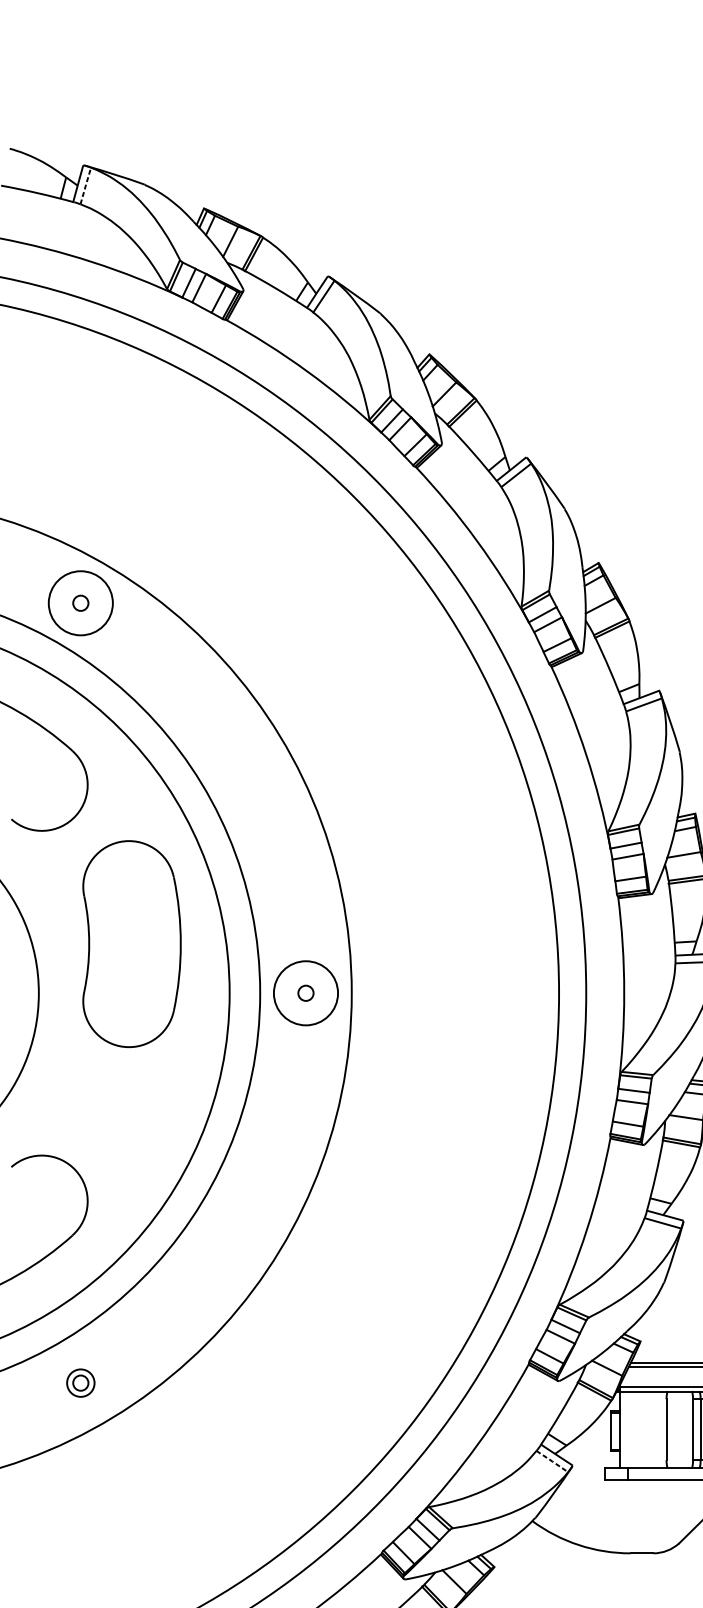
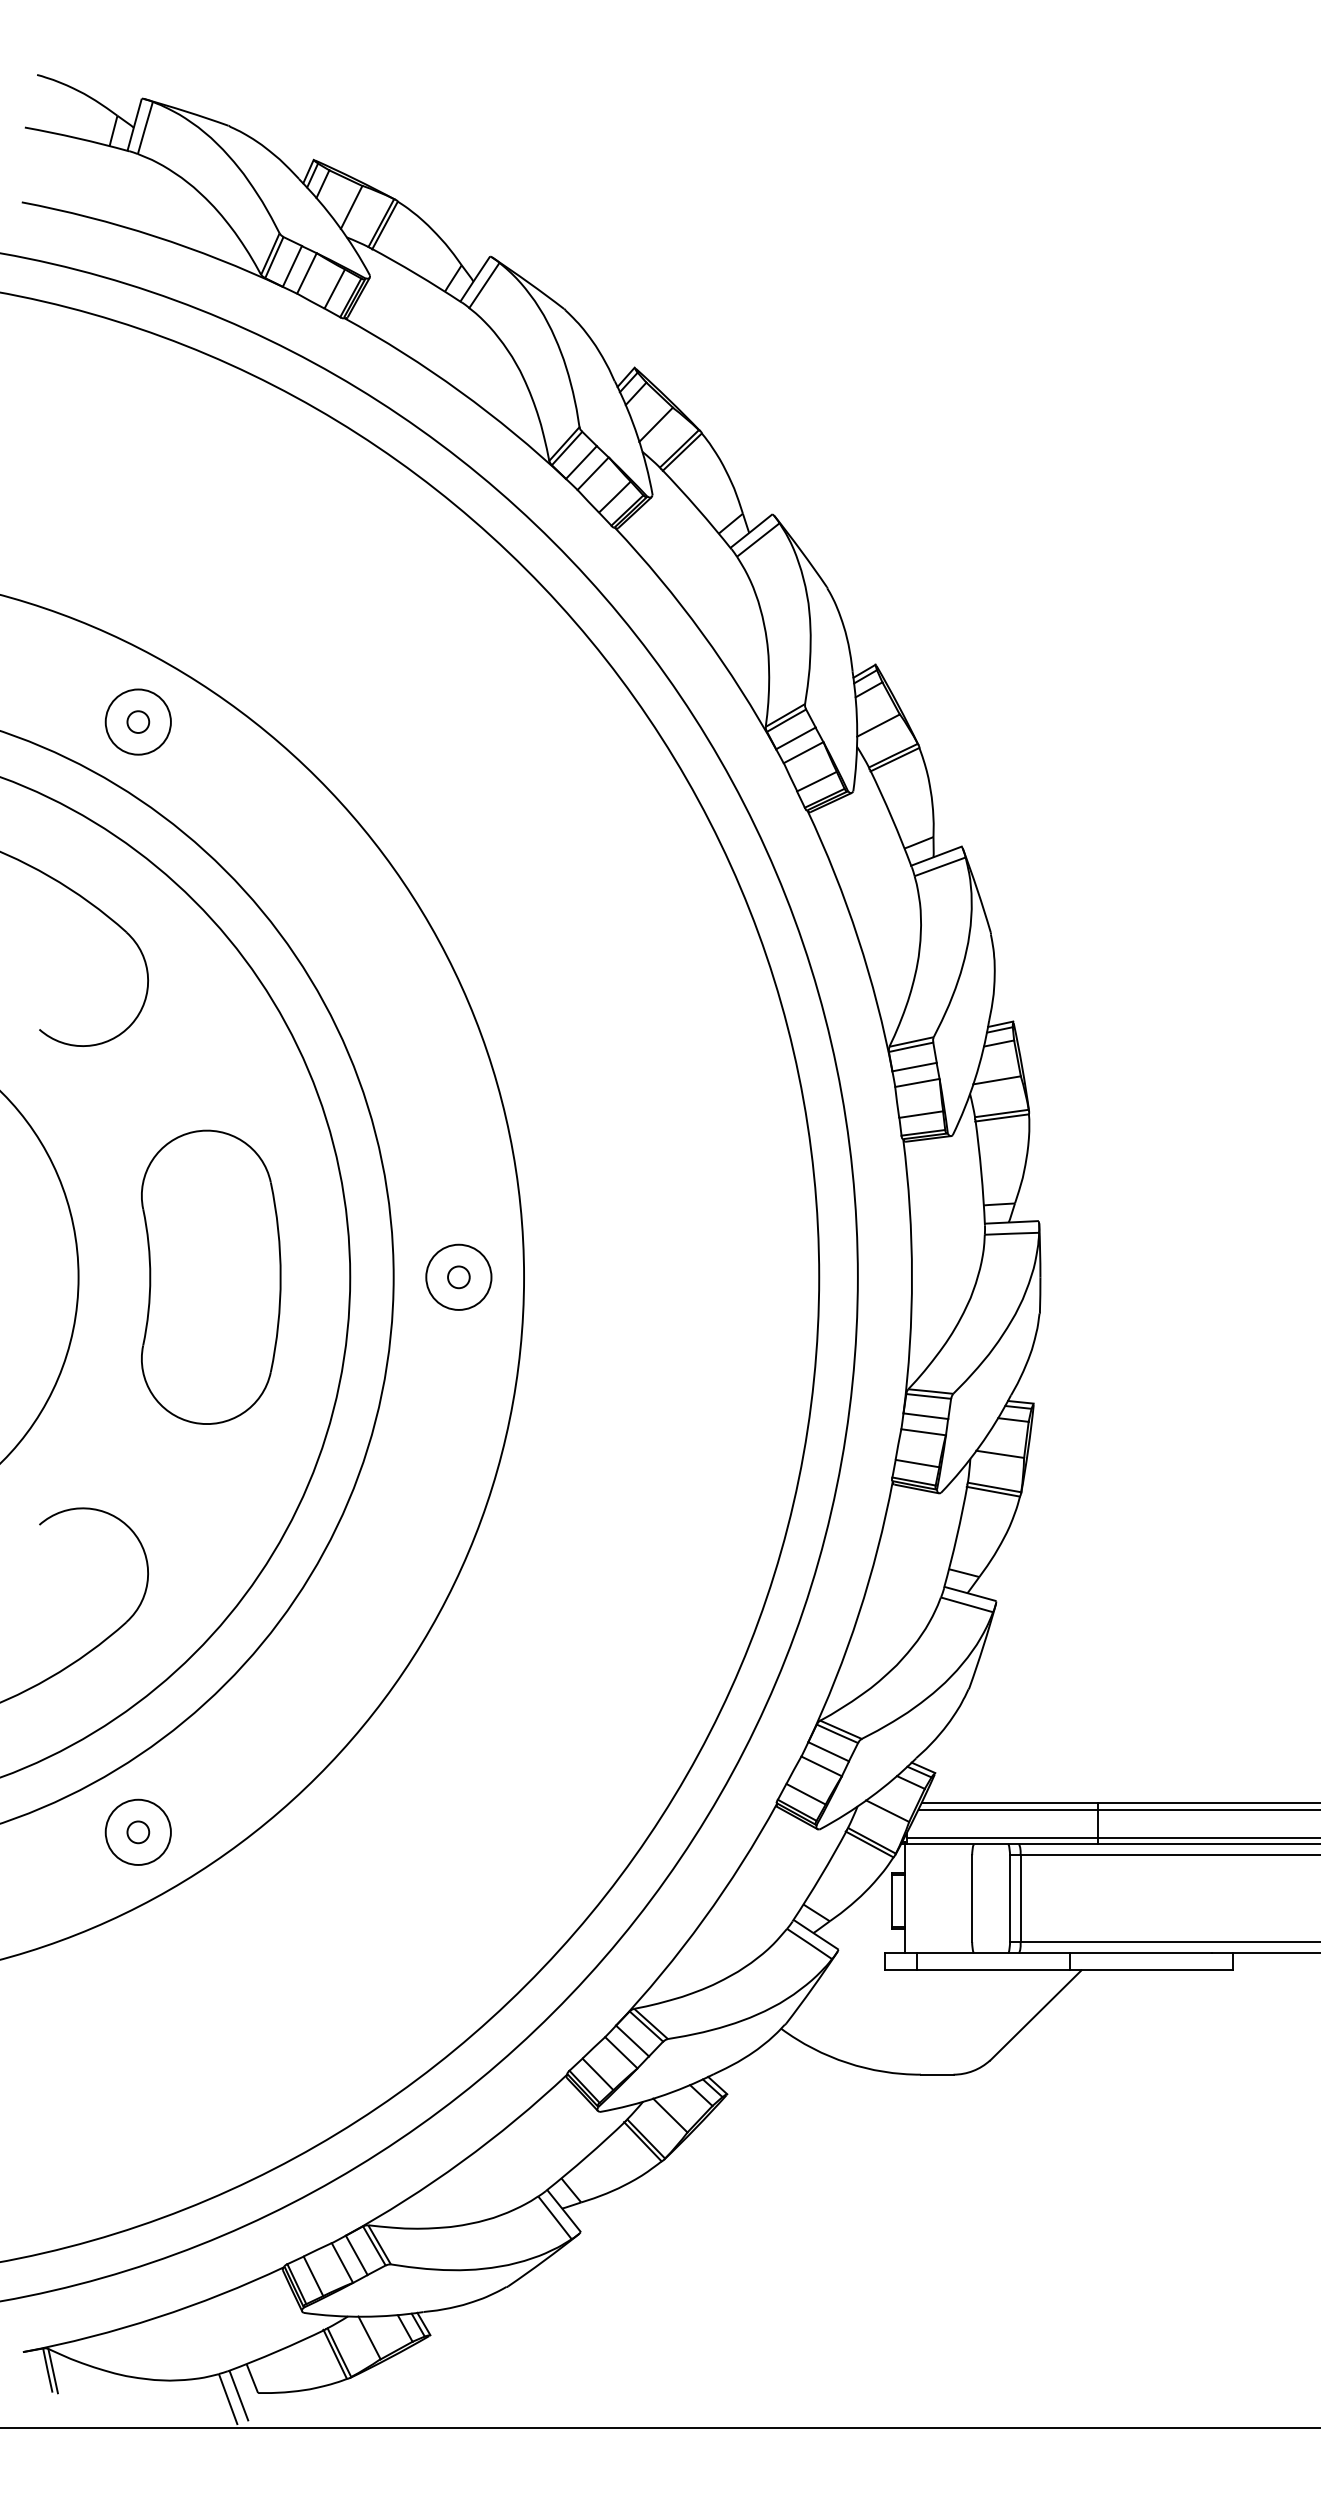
line: (85, 185) -> (145, 127), dashed -> solid
circle: (80, 602) -> (137, 721), size x0.71
part: (132, 943) -> (211, 1276), moved
circle: (305, 992) -> (458, 1276), size x0.71
circle: (80, 1382) -> (137, 1831), size x1.67
line: (552, 1461) -> (809, 1943), dashed -> solid

